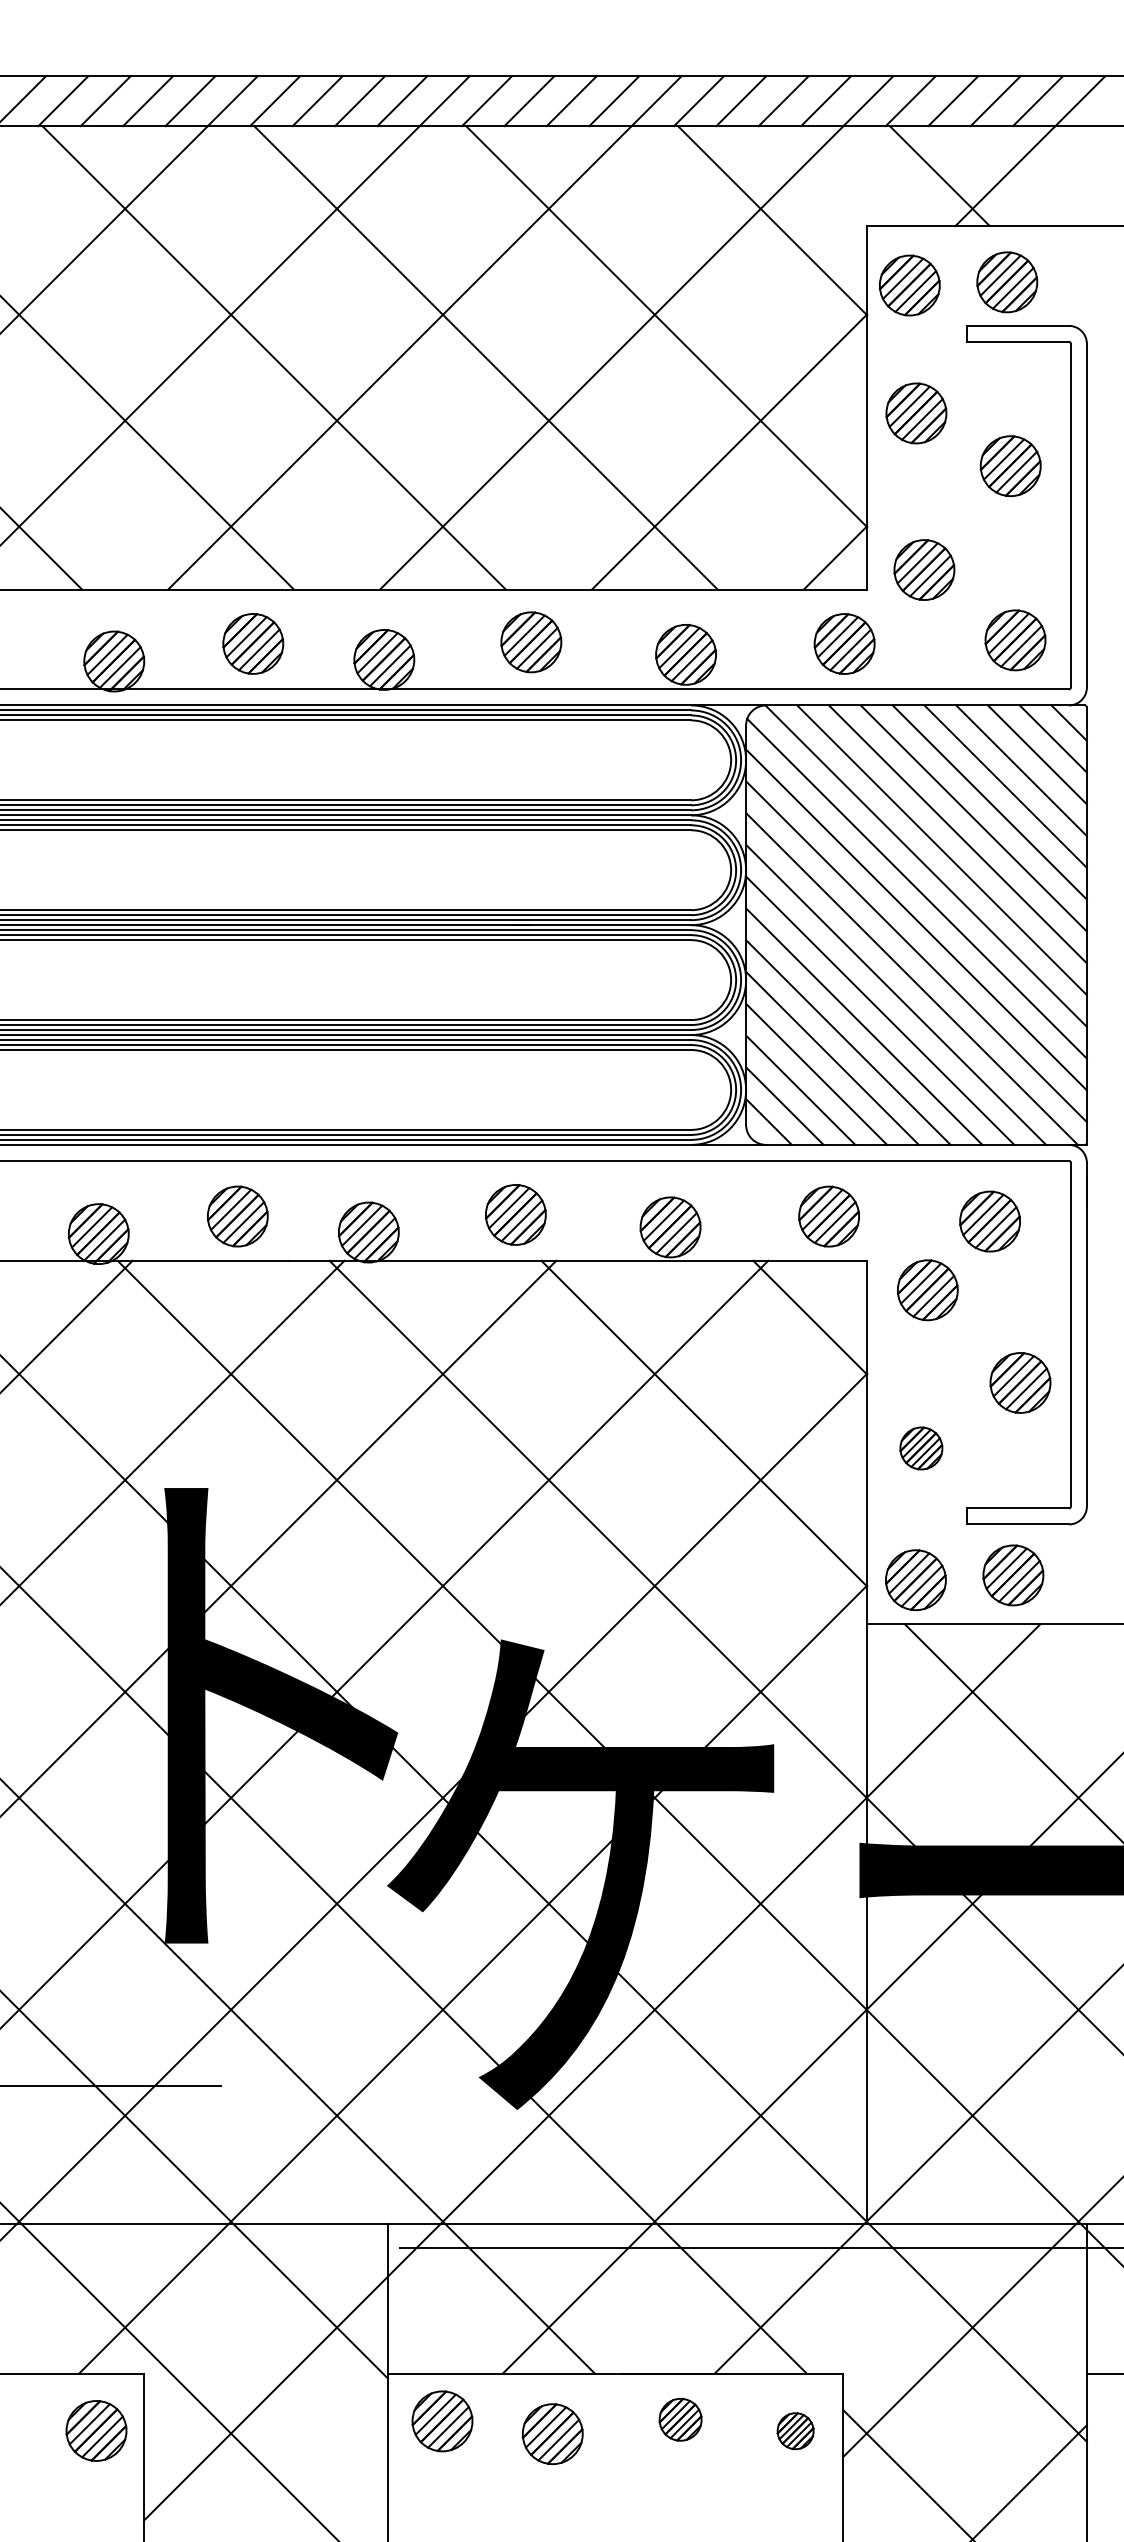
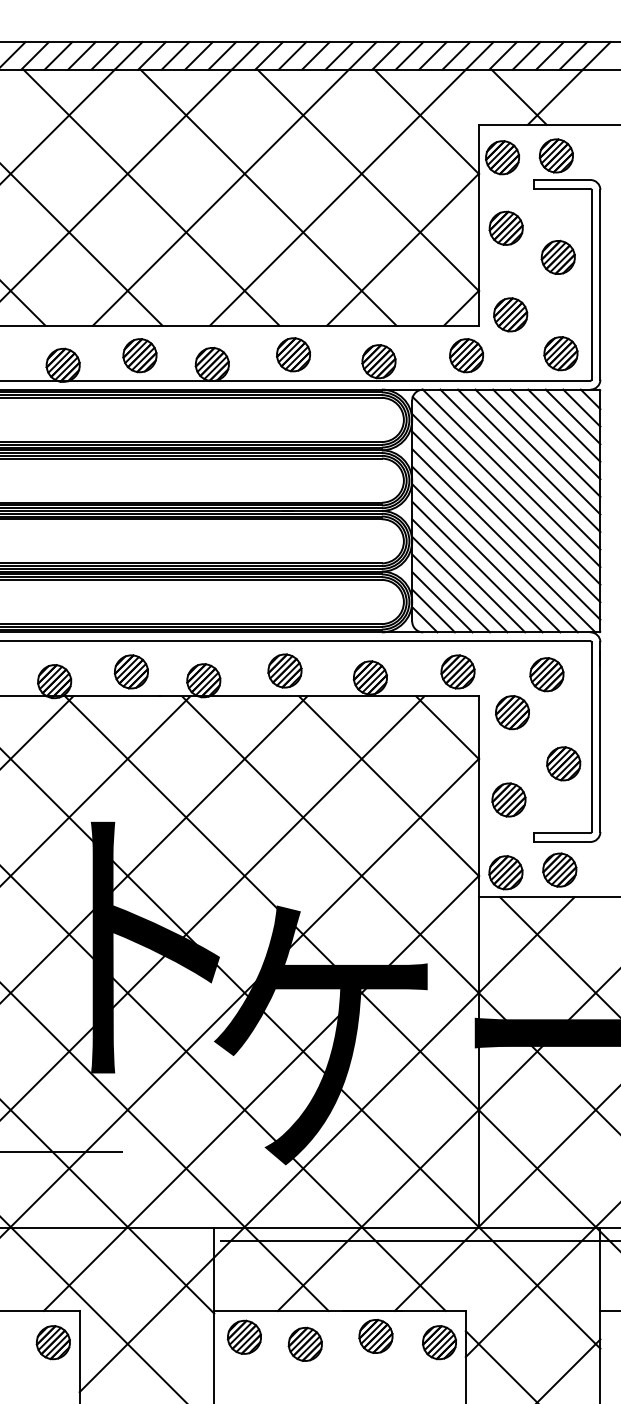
part: (920, 1447) -> (508, 799), size x1.43
part: (679, 2419) -> (375, 1336), size x1.43
part: (795, 2430) -> (439, 1342), size x1.67

